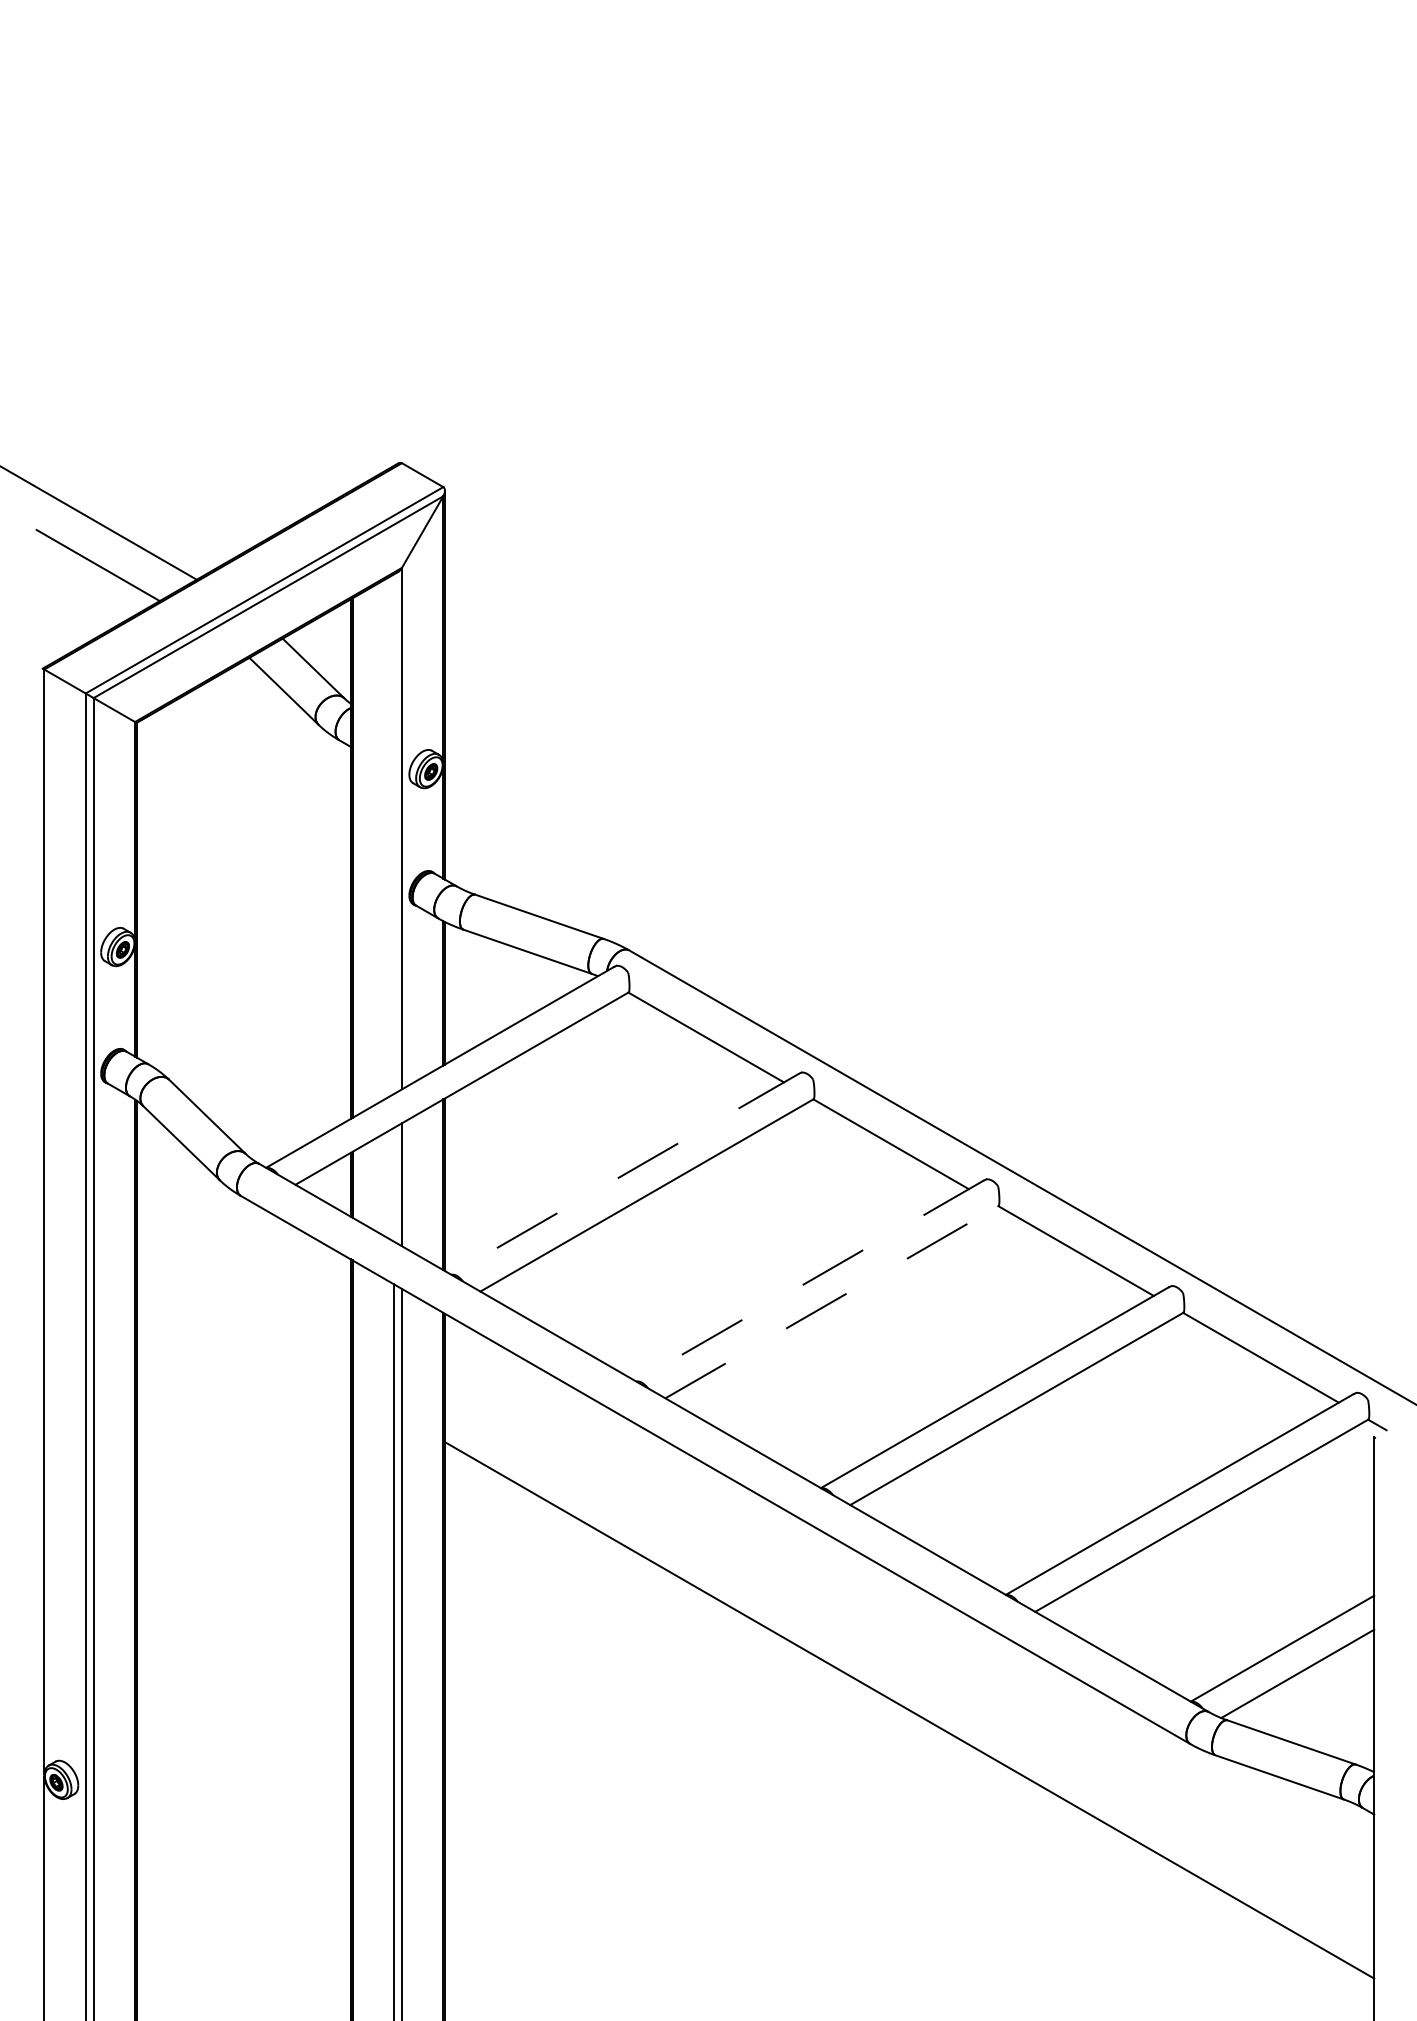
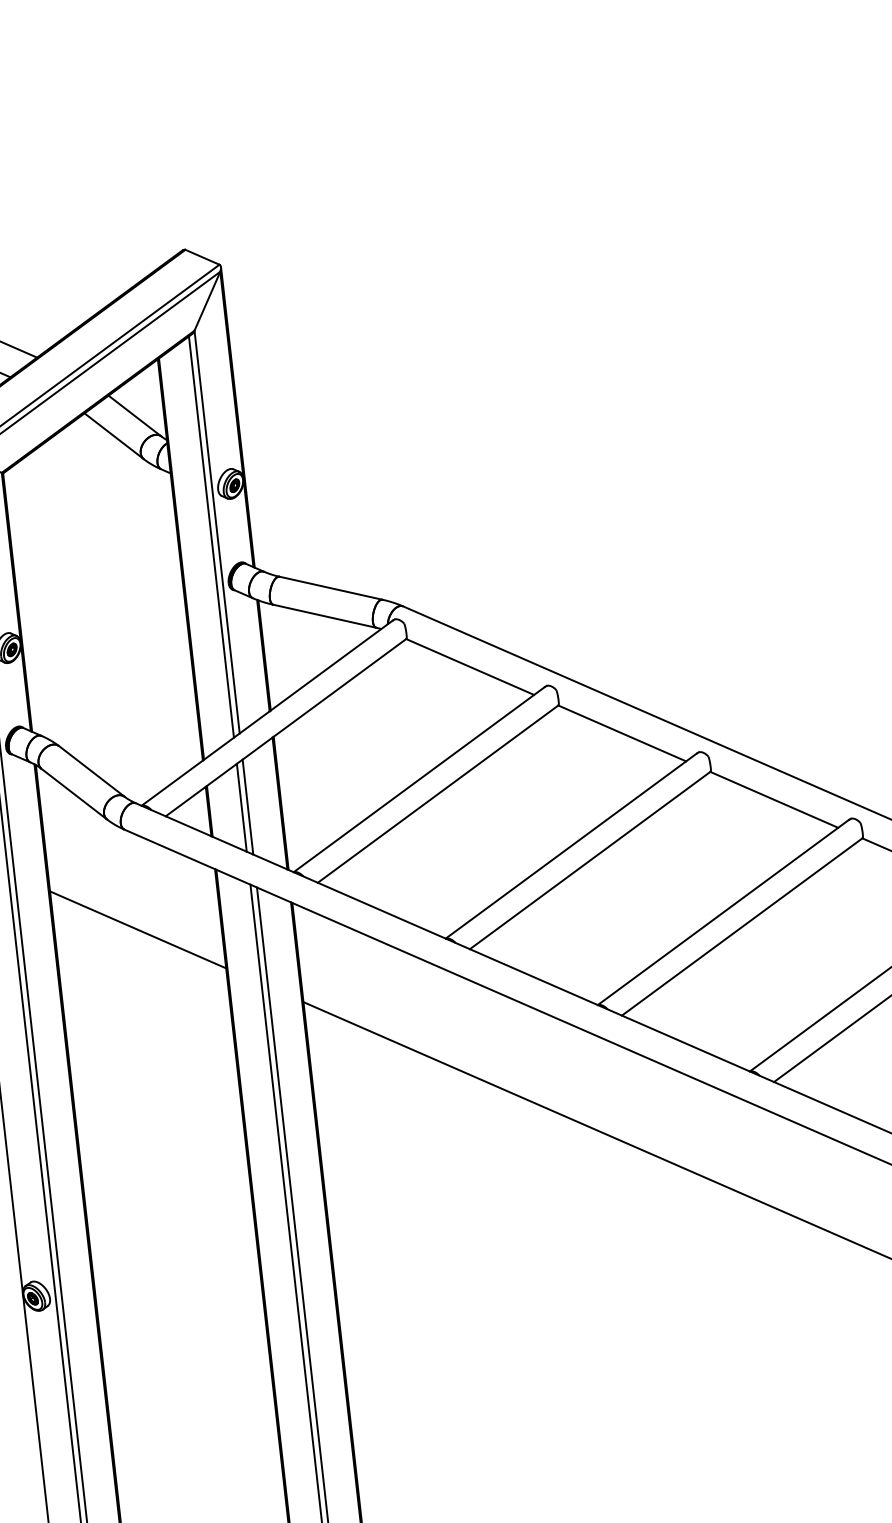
line: (393, 833) -> (211, 536), added
line: (625, 1174) -> (419, 779), dashed -> solid
line: (393, 1184) -> (241, 807), added
line: (809, 1280) -> (571, 845), dashed -> solid
line: (832, 1301) -> (590, 859), dashed -> solid
line: (243, 1325) -> (137, 929), added

